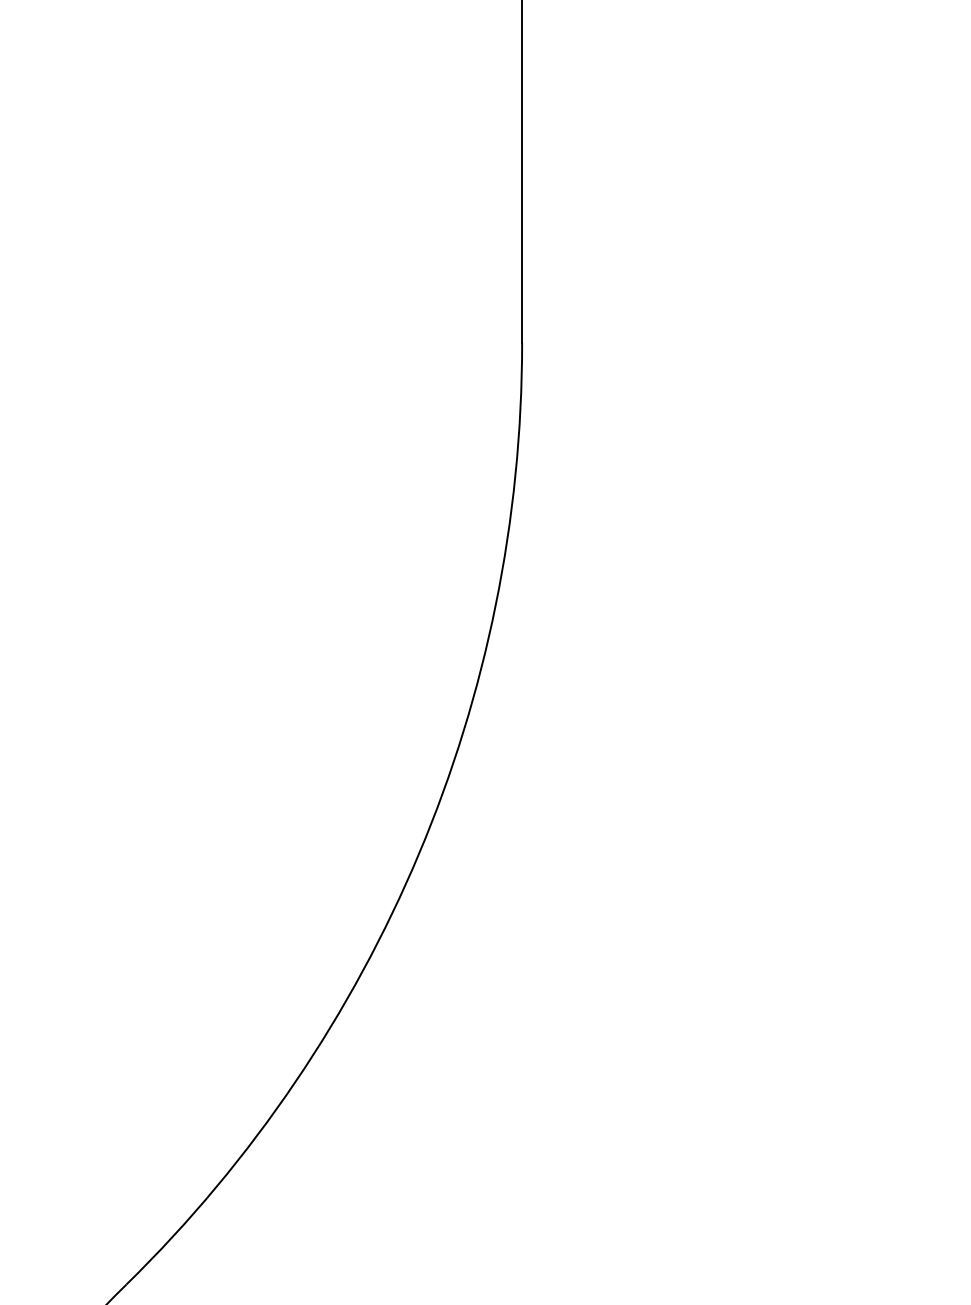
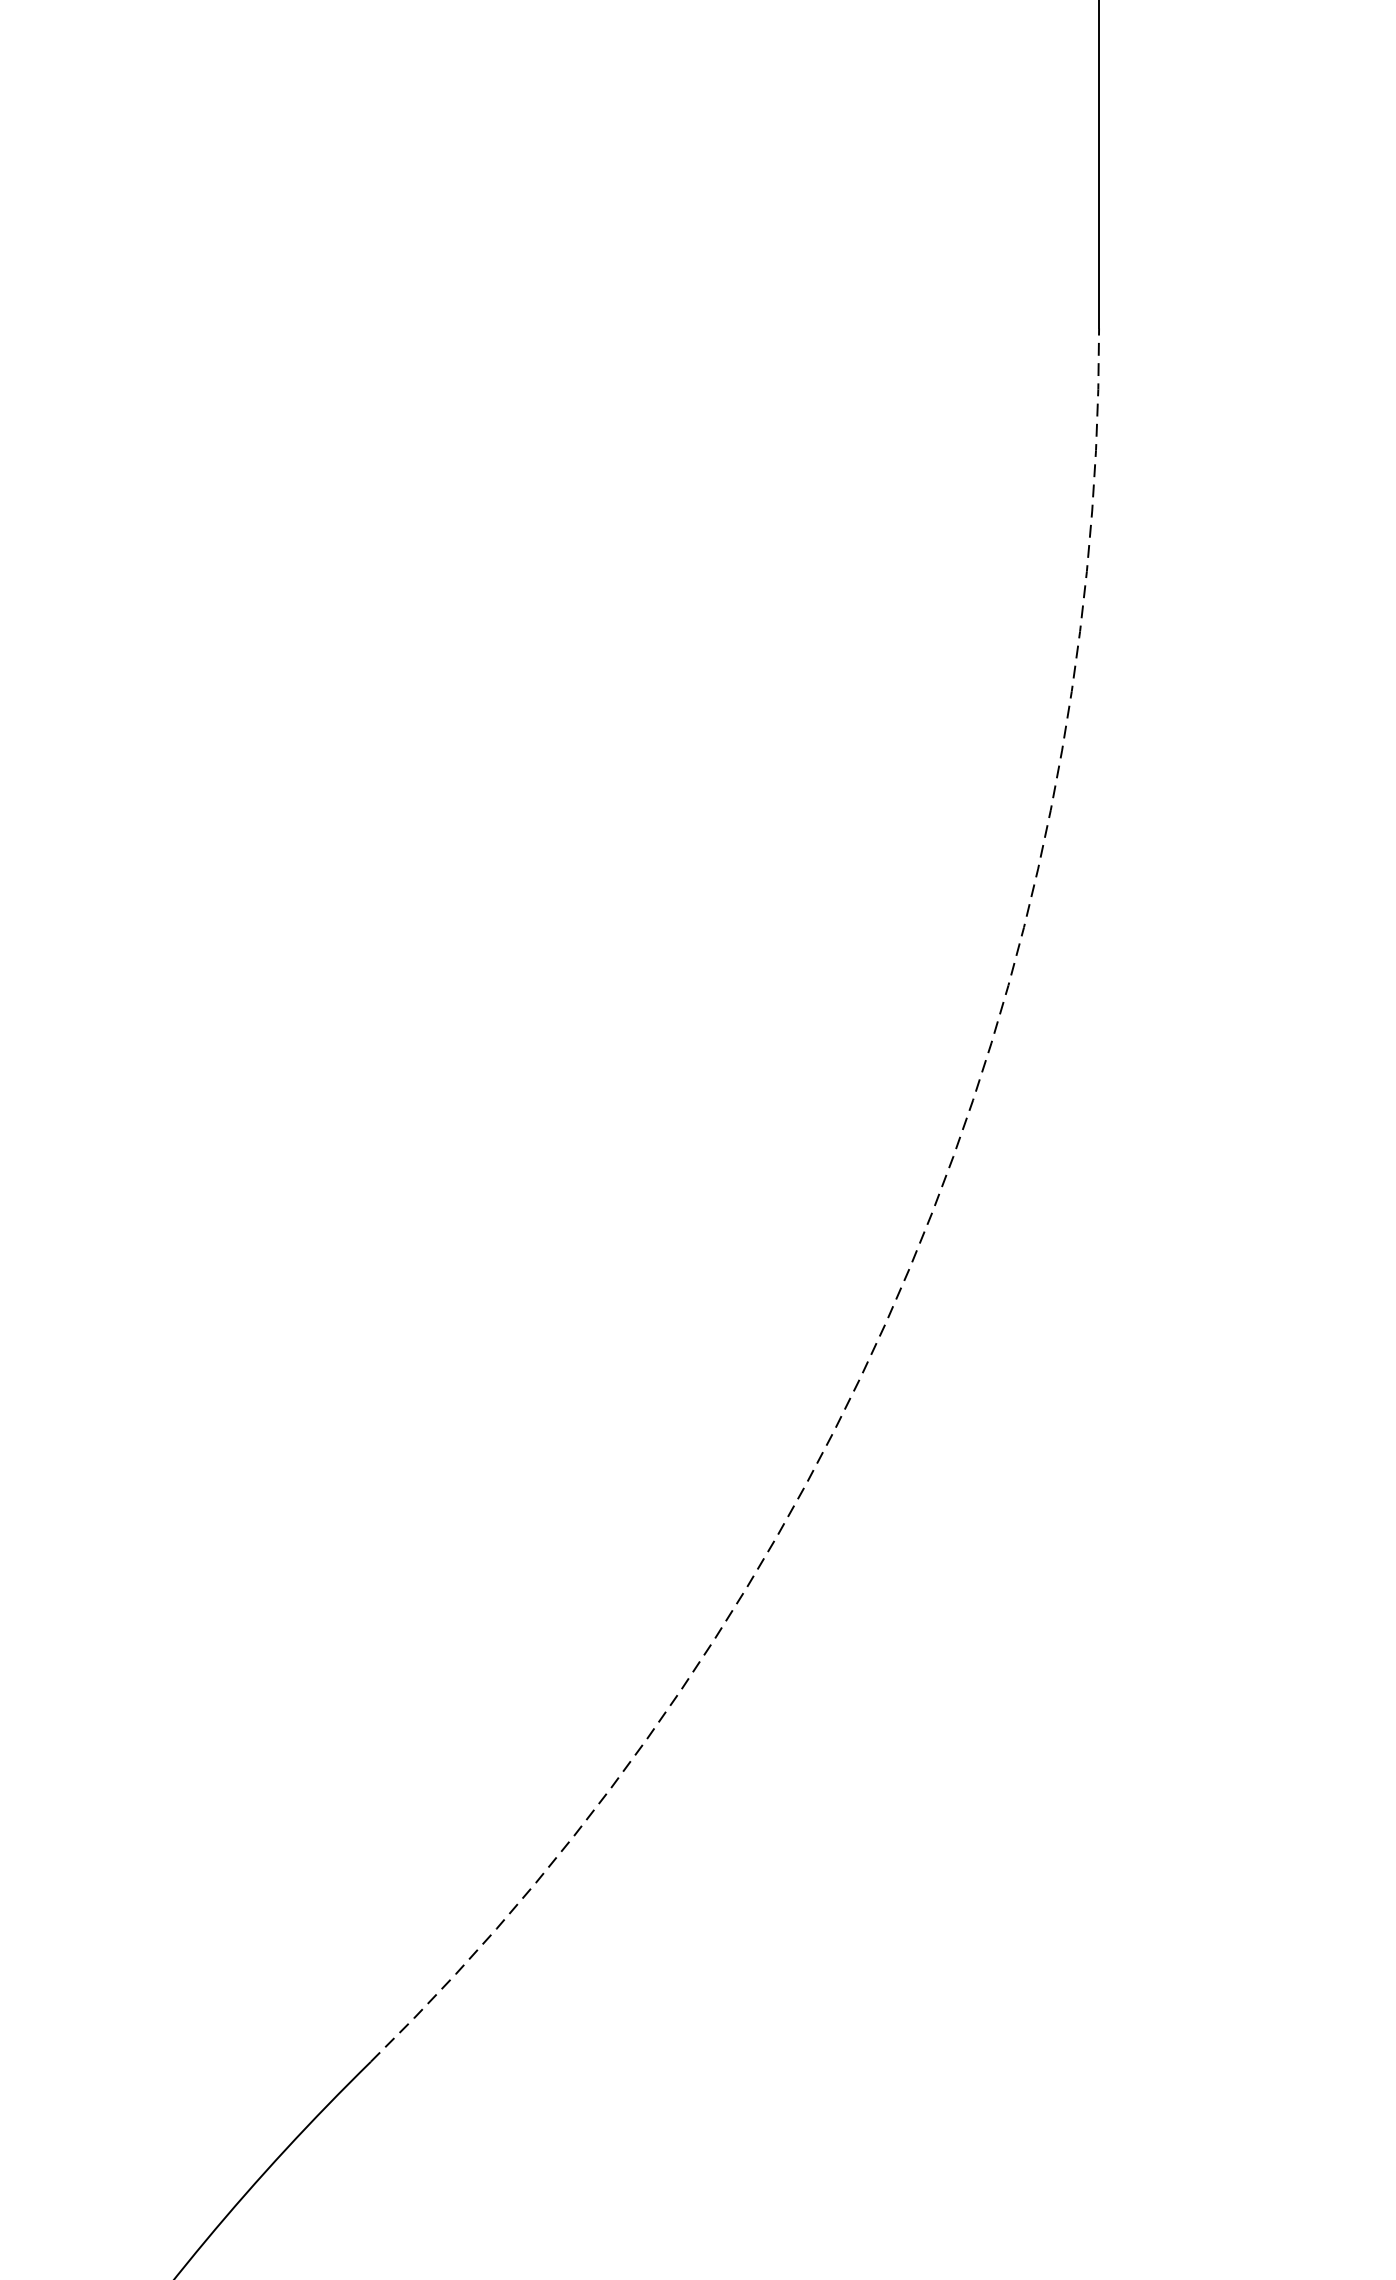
arc: (419, 853) -> (910, 1268), solid -> dashed

